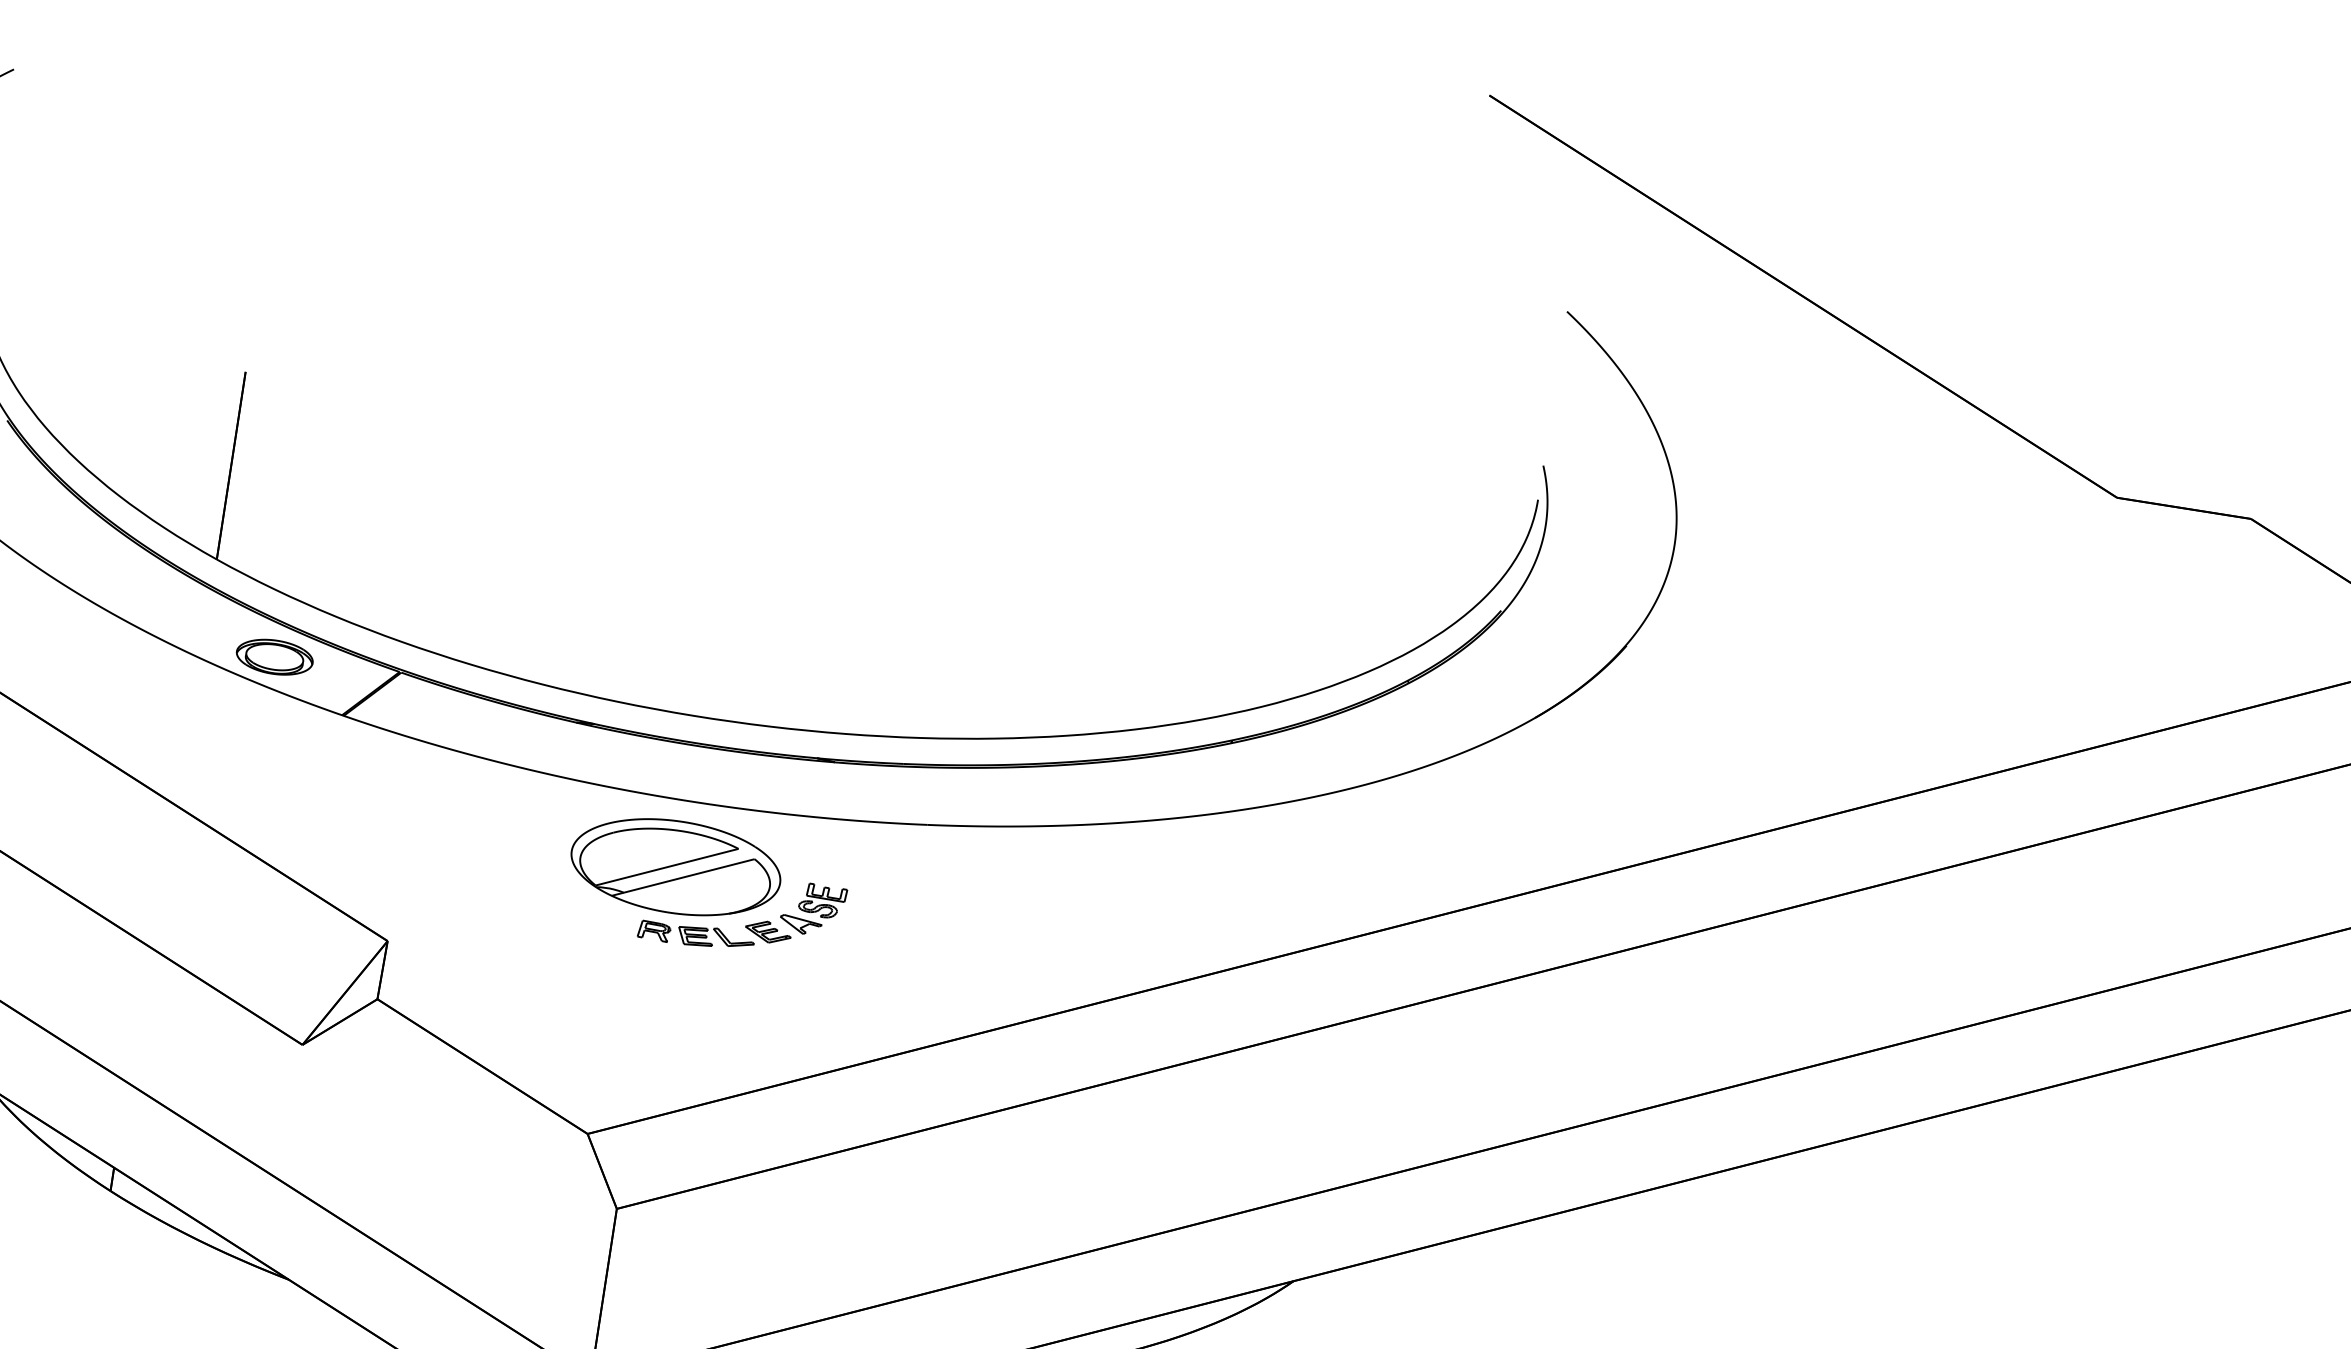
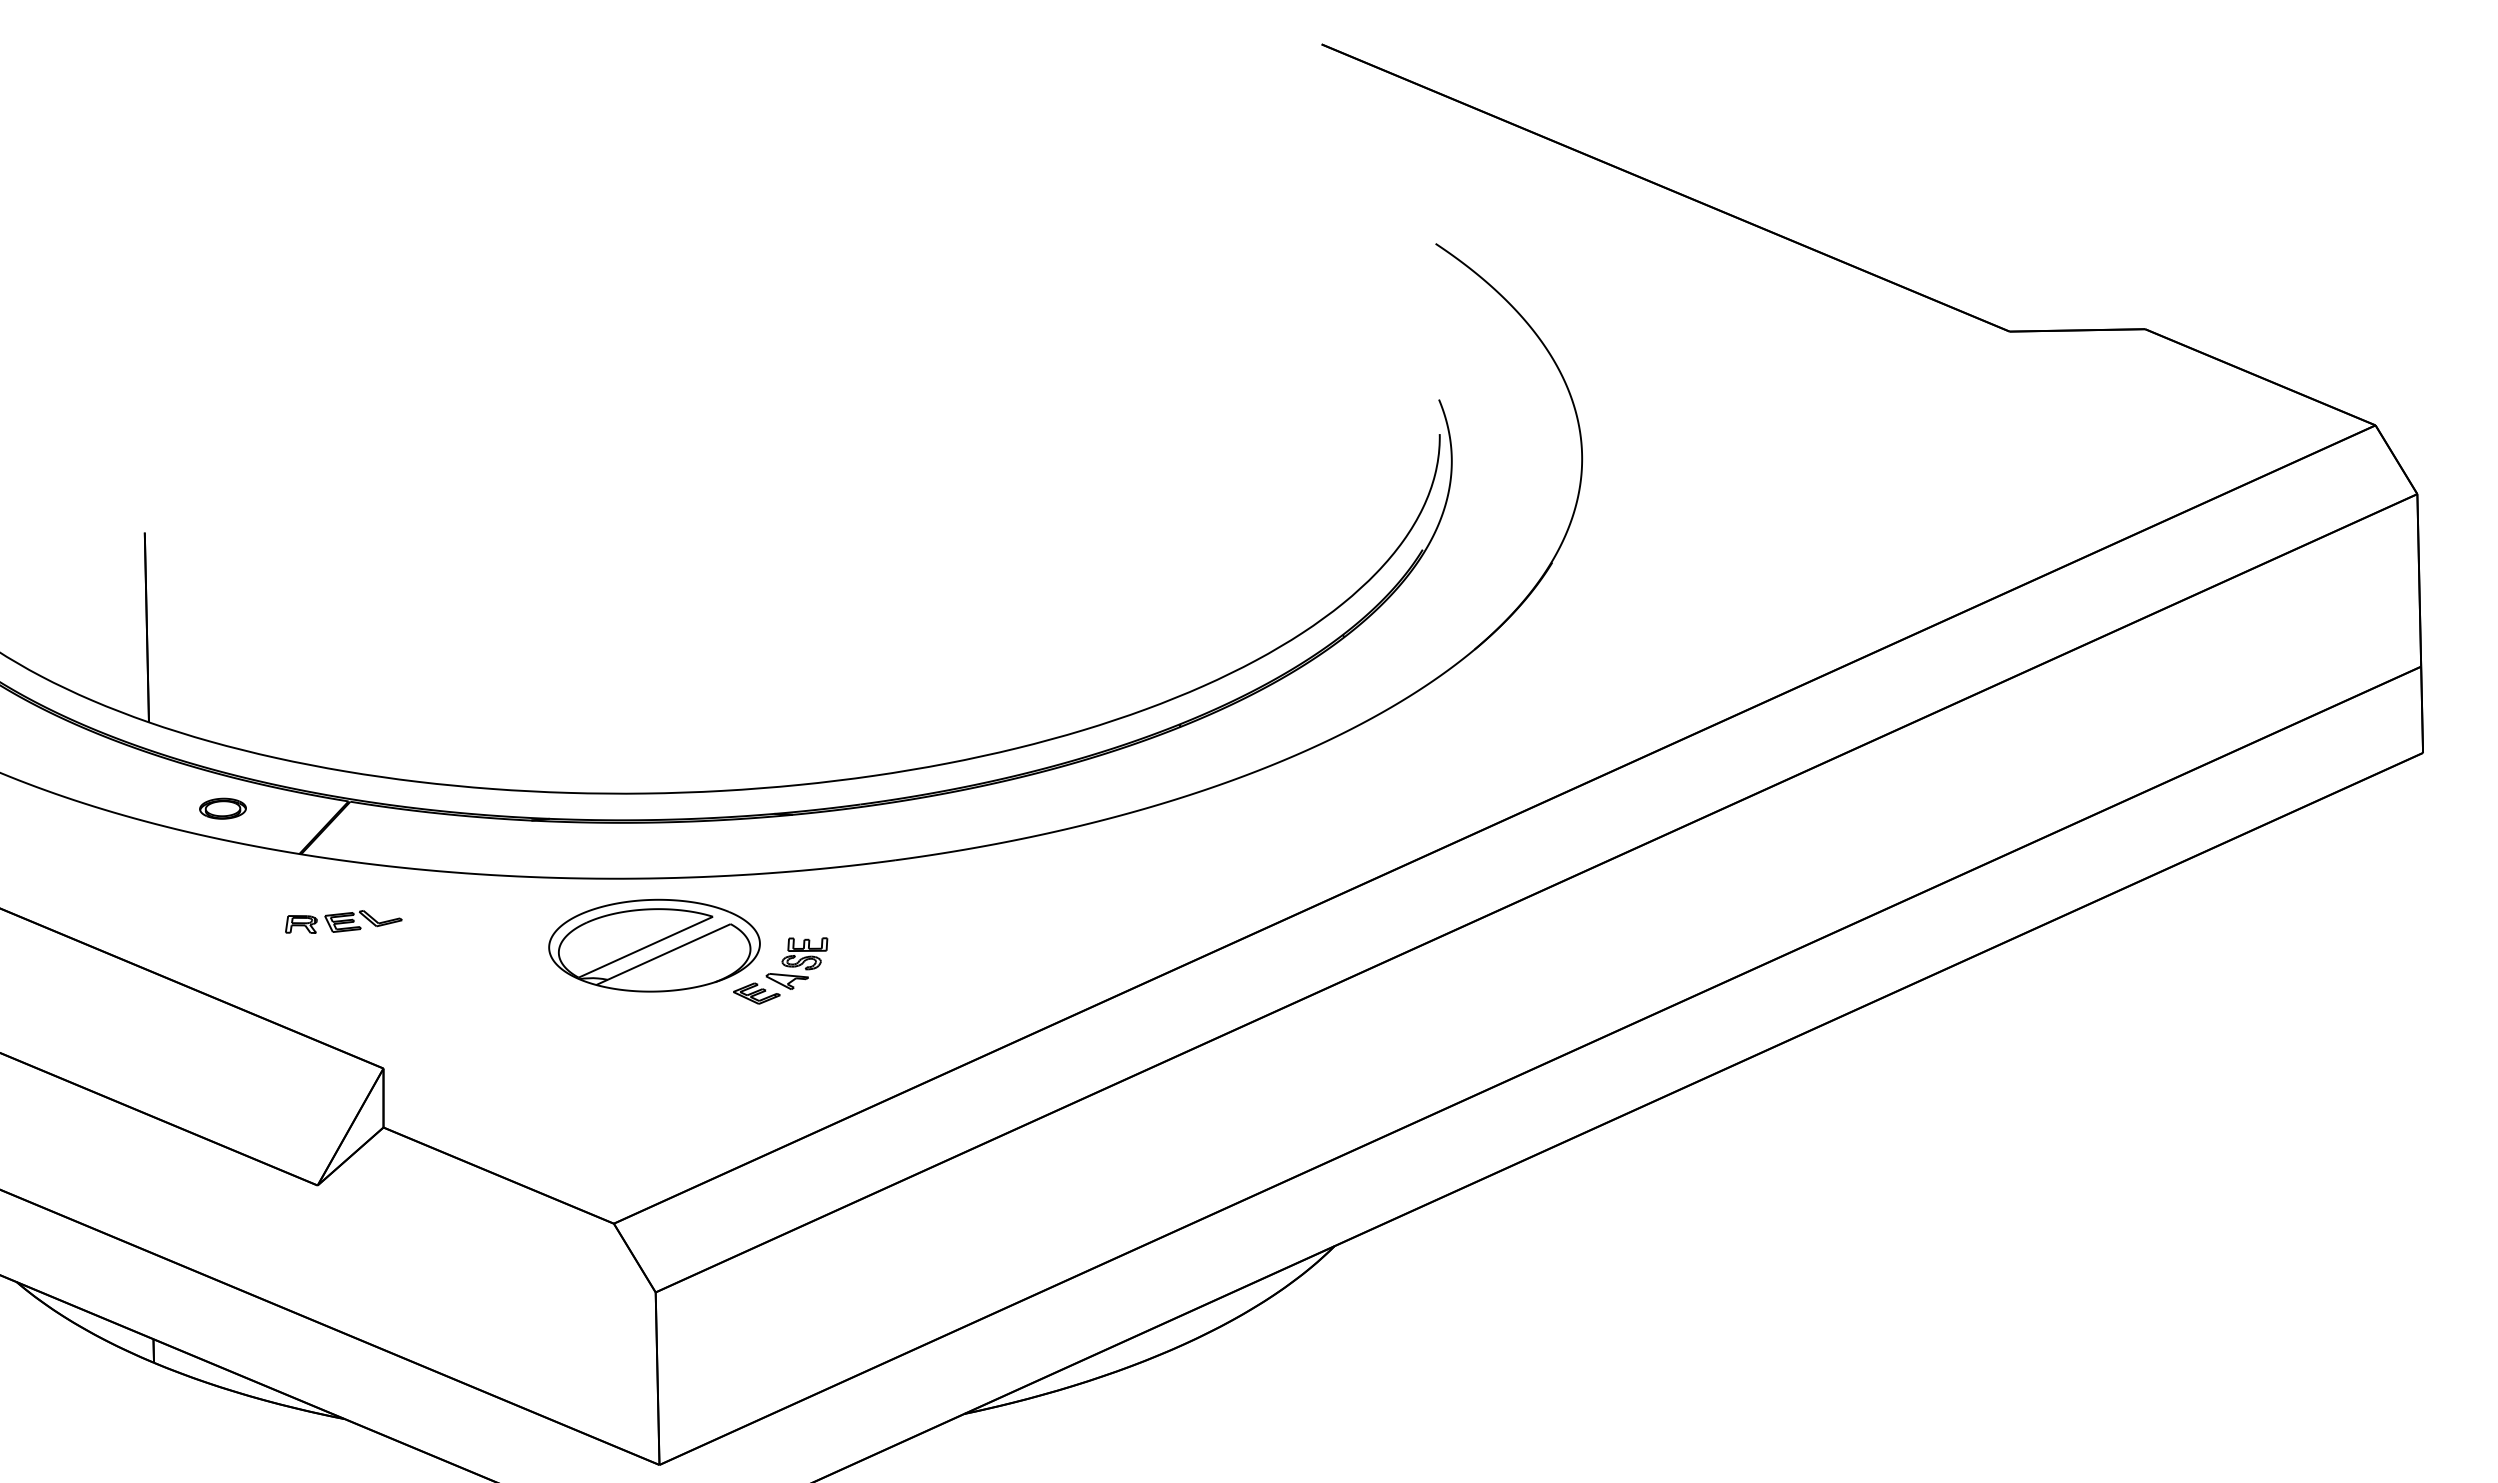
part: (274, 657) -> (222, 808), size x0.6
part: (696, 935) -> (343, 921), moved

